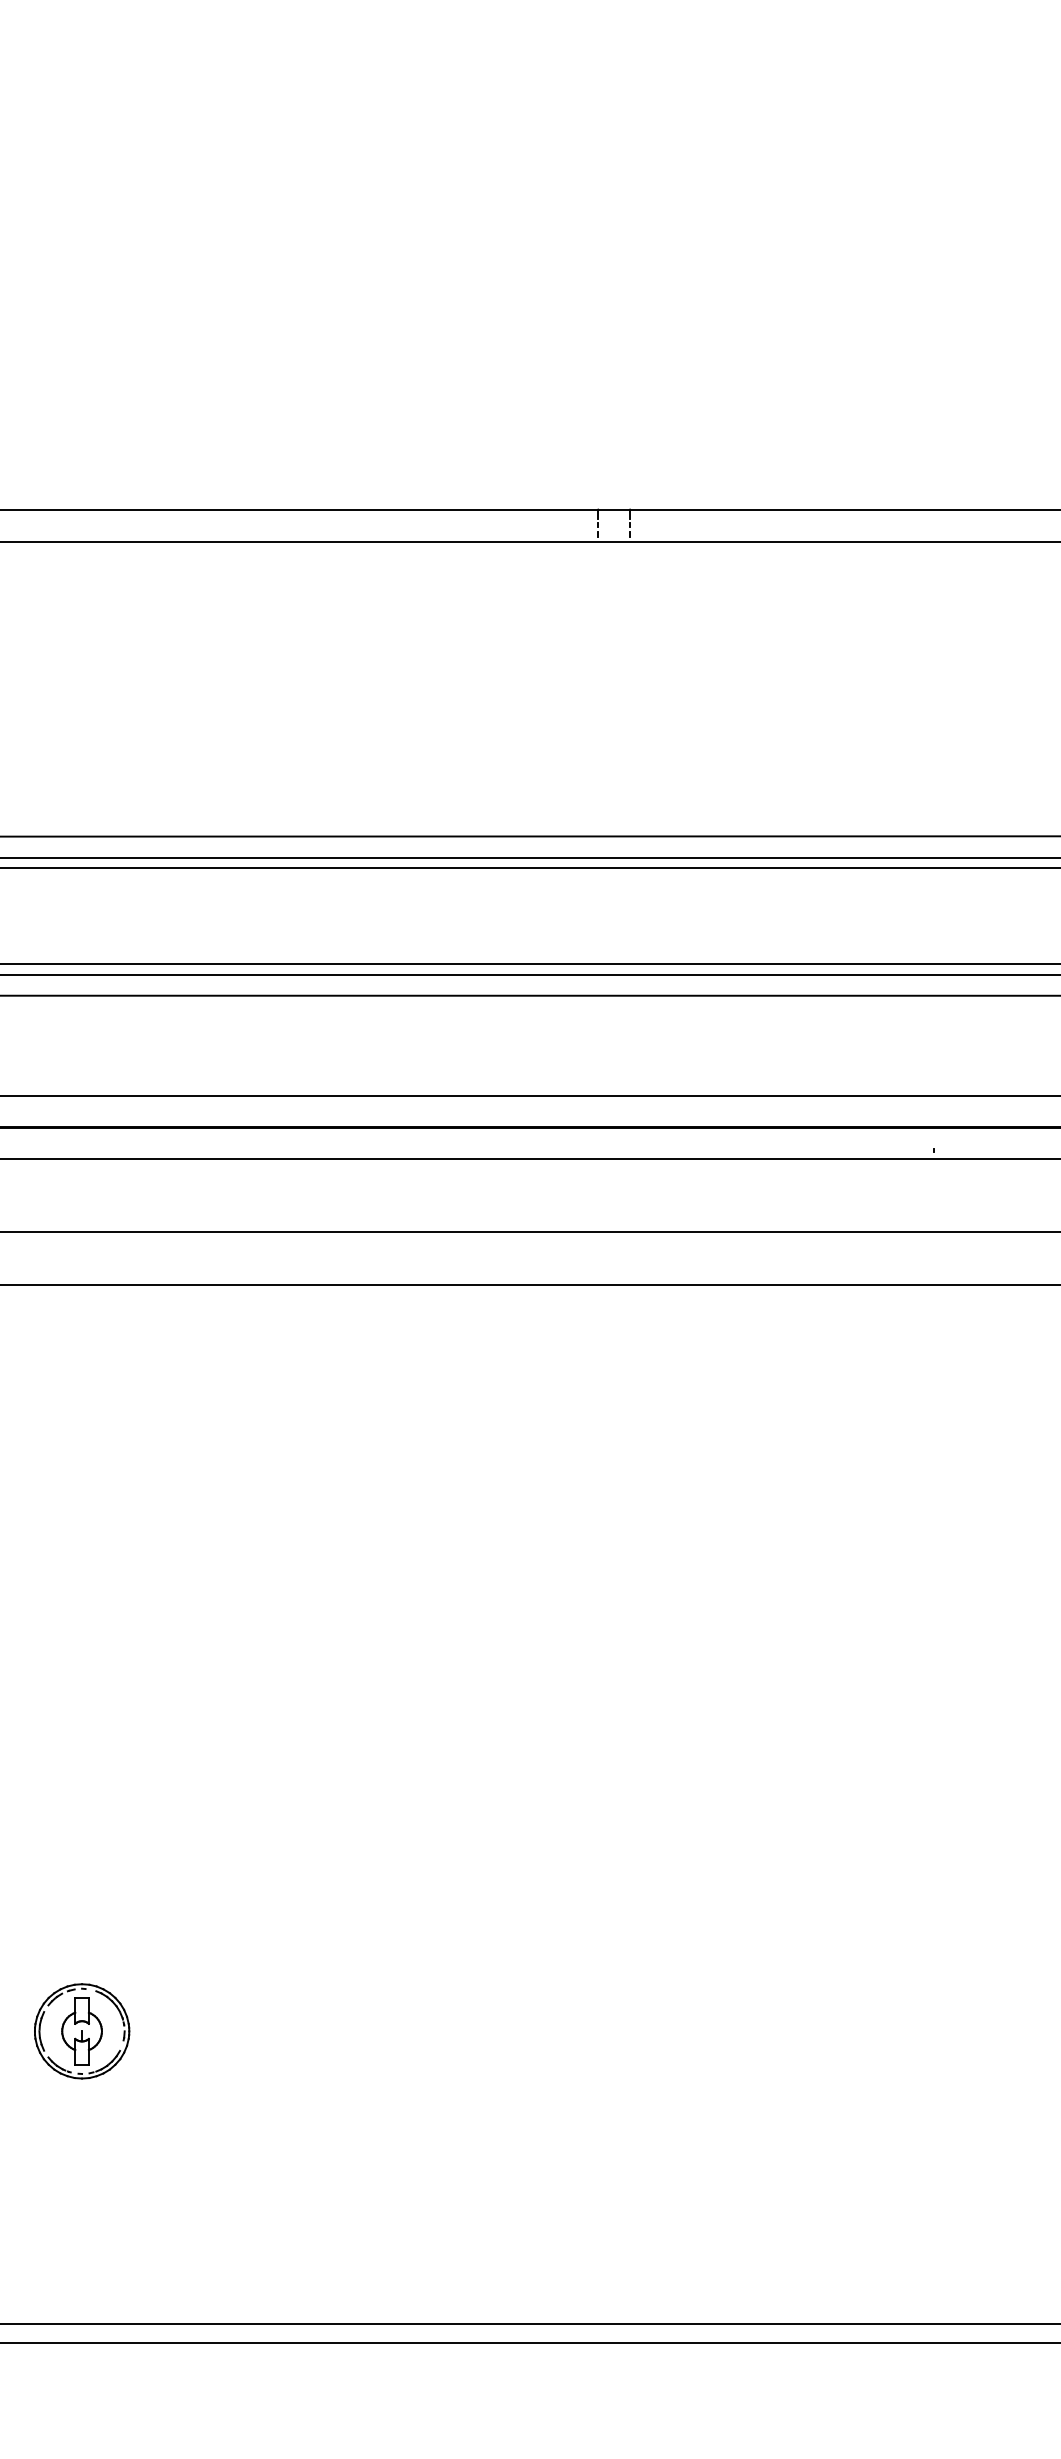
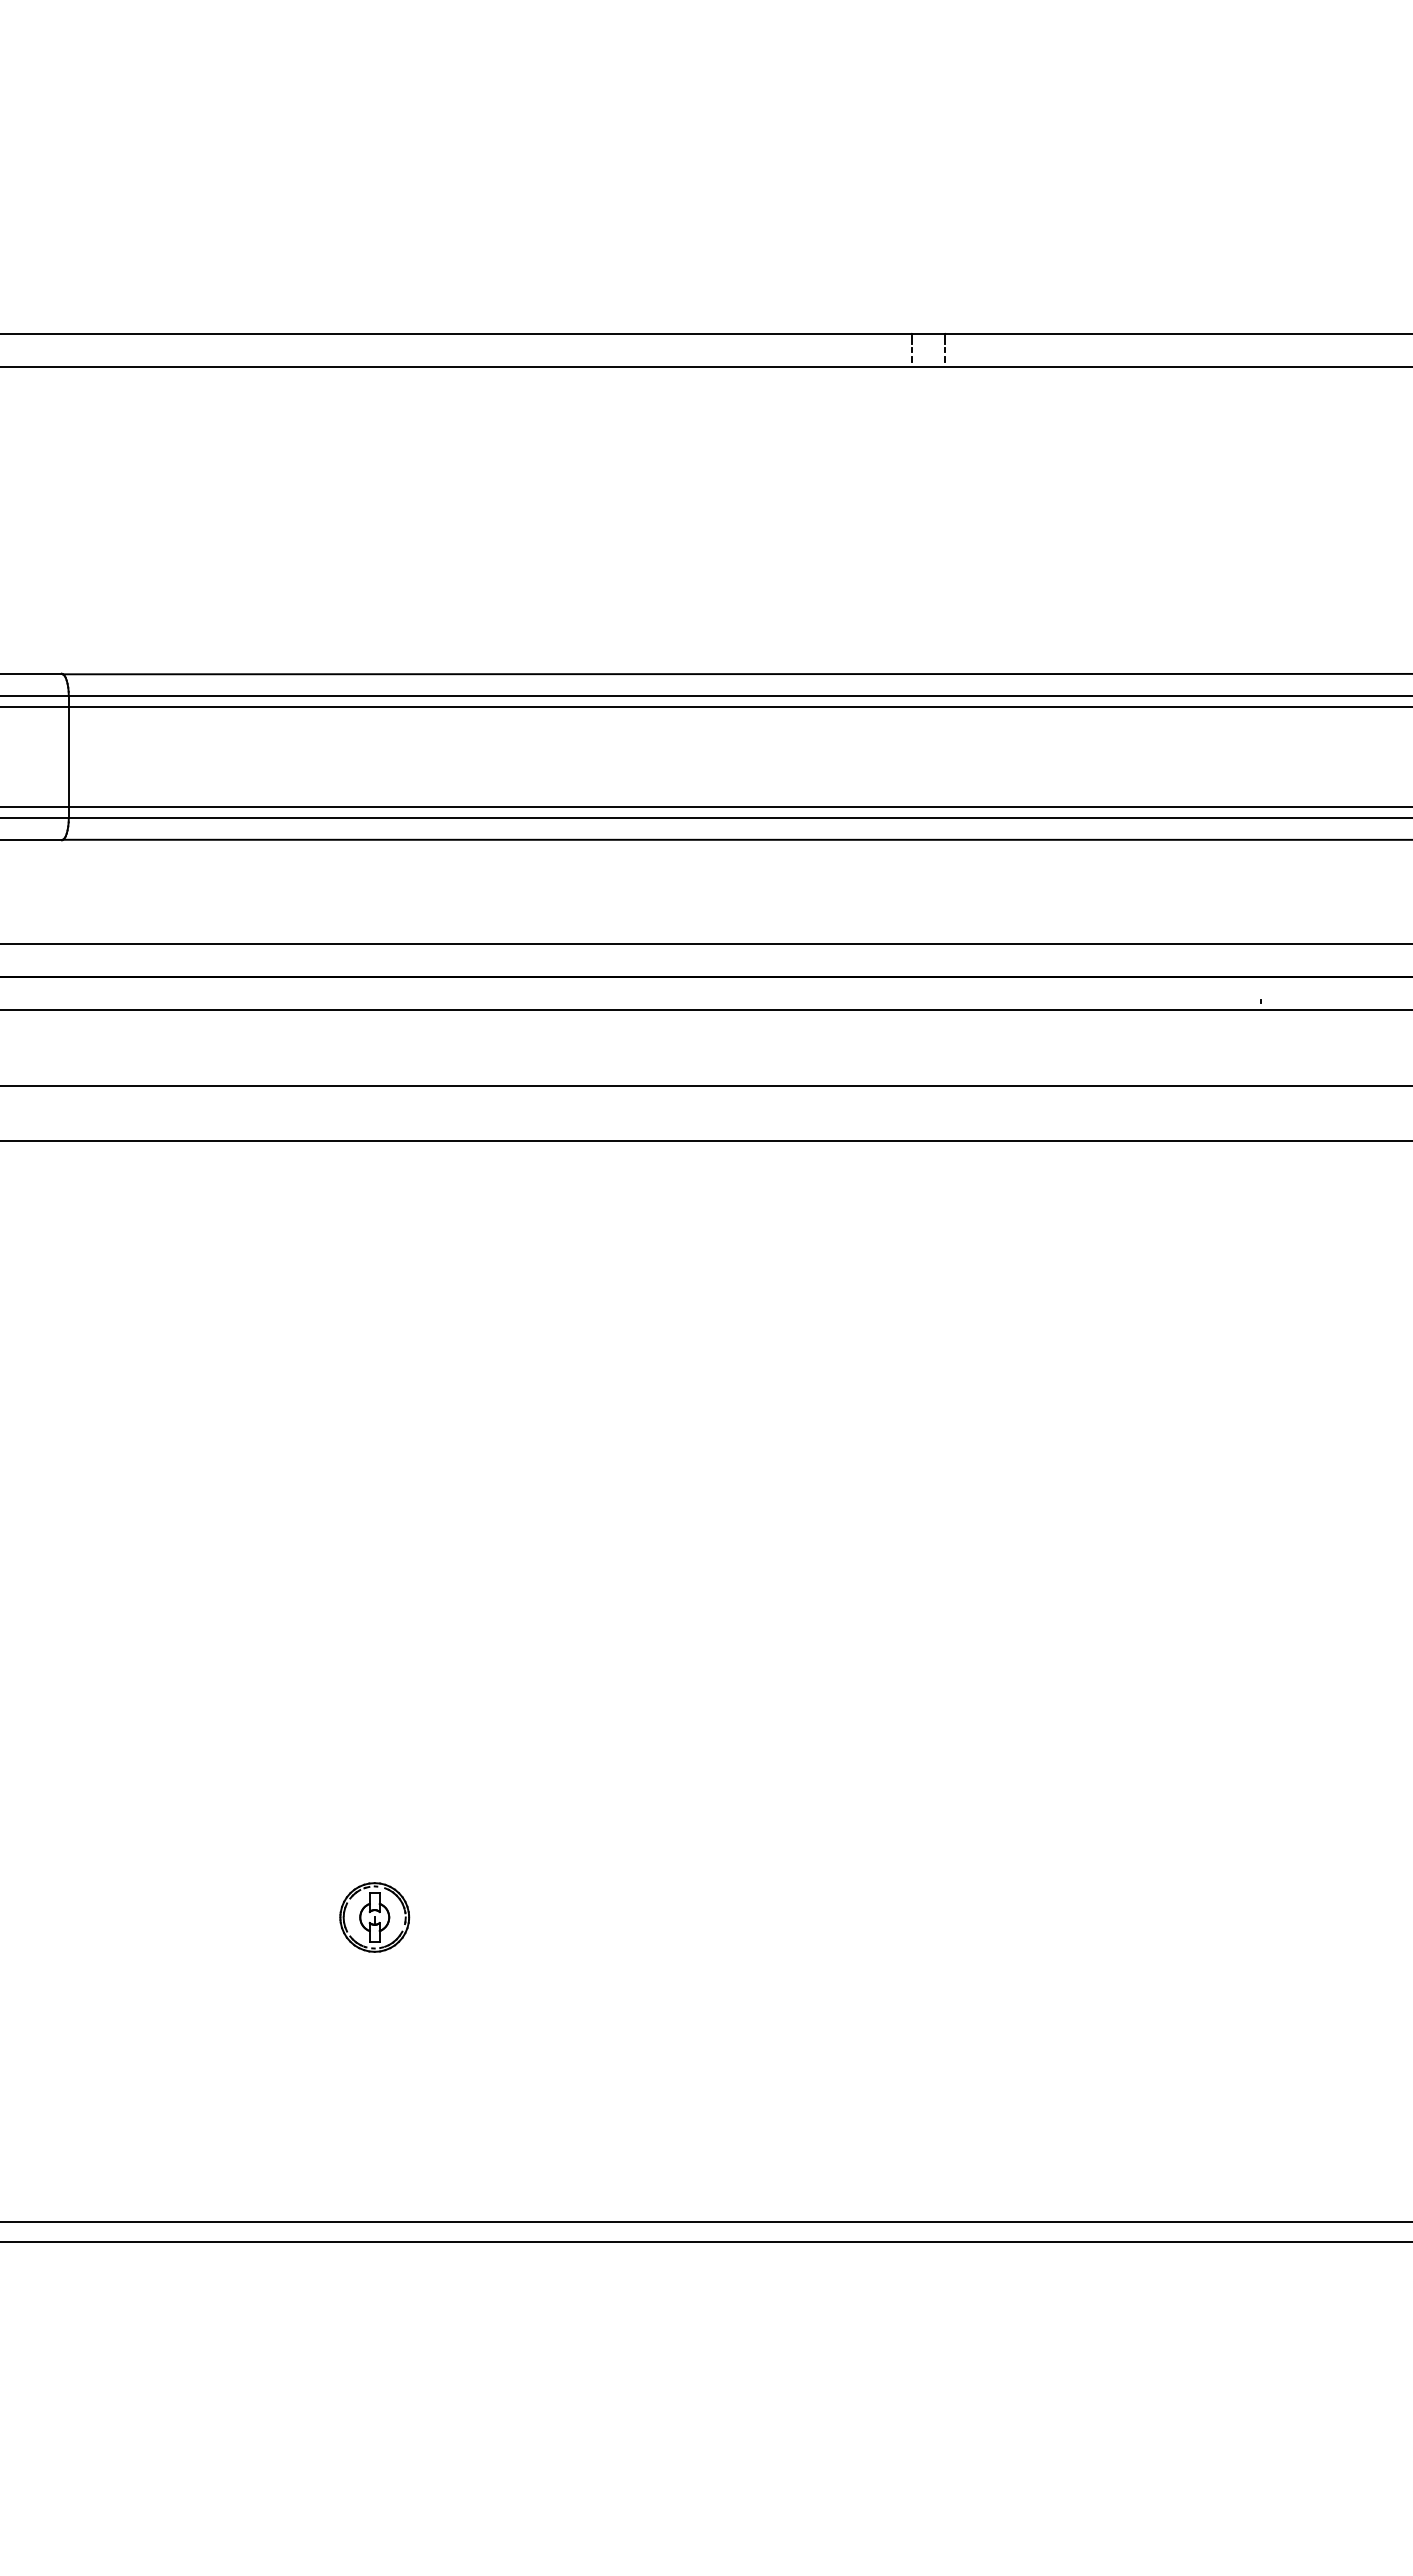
part: (81, 2031) -> (374, 1917), size x0.7

